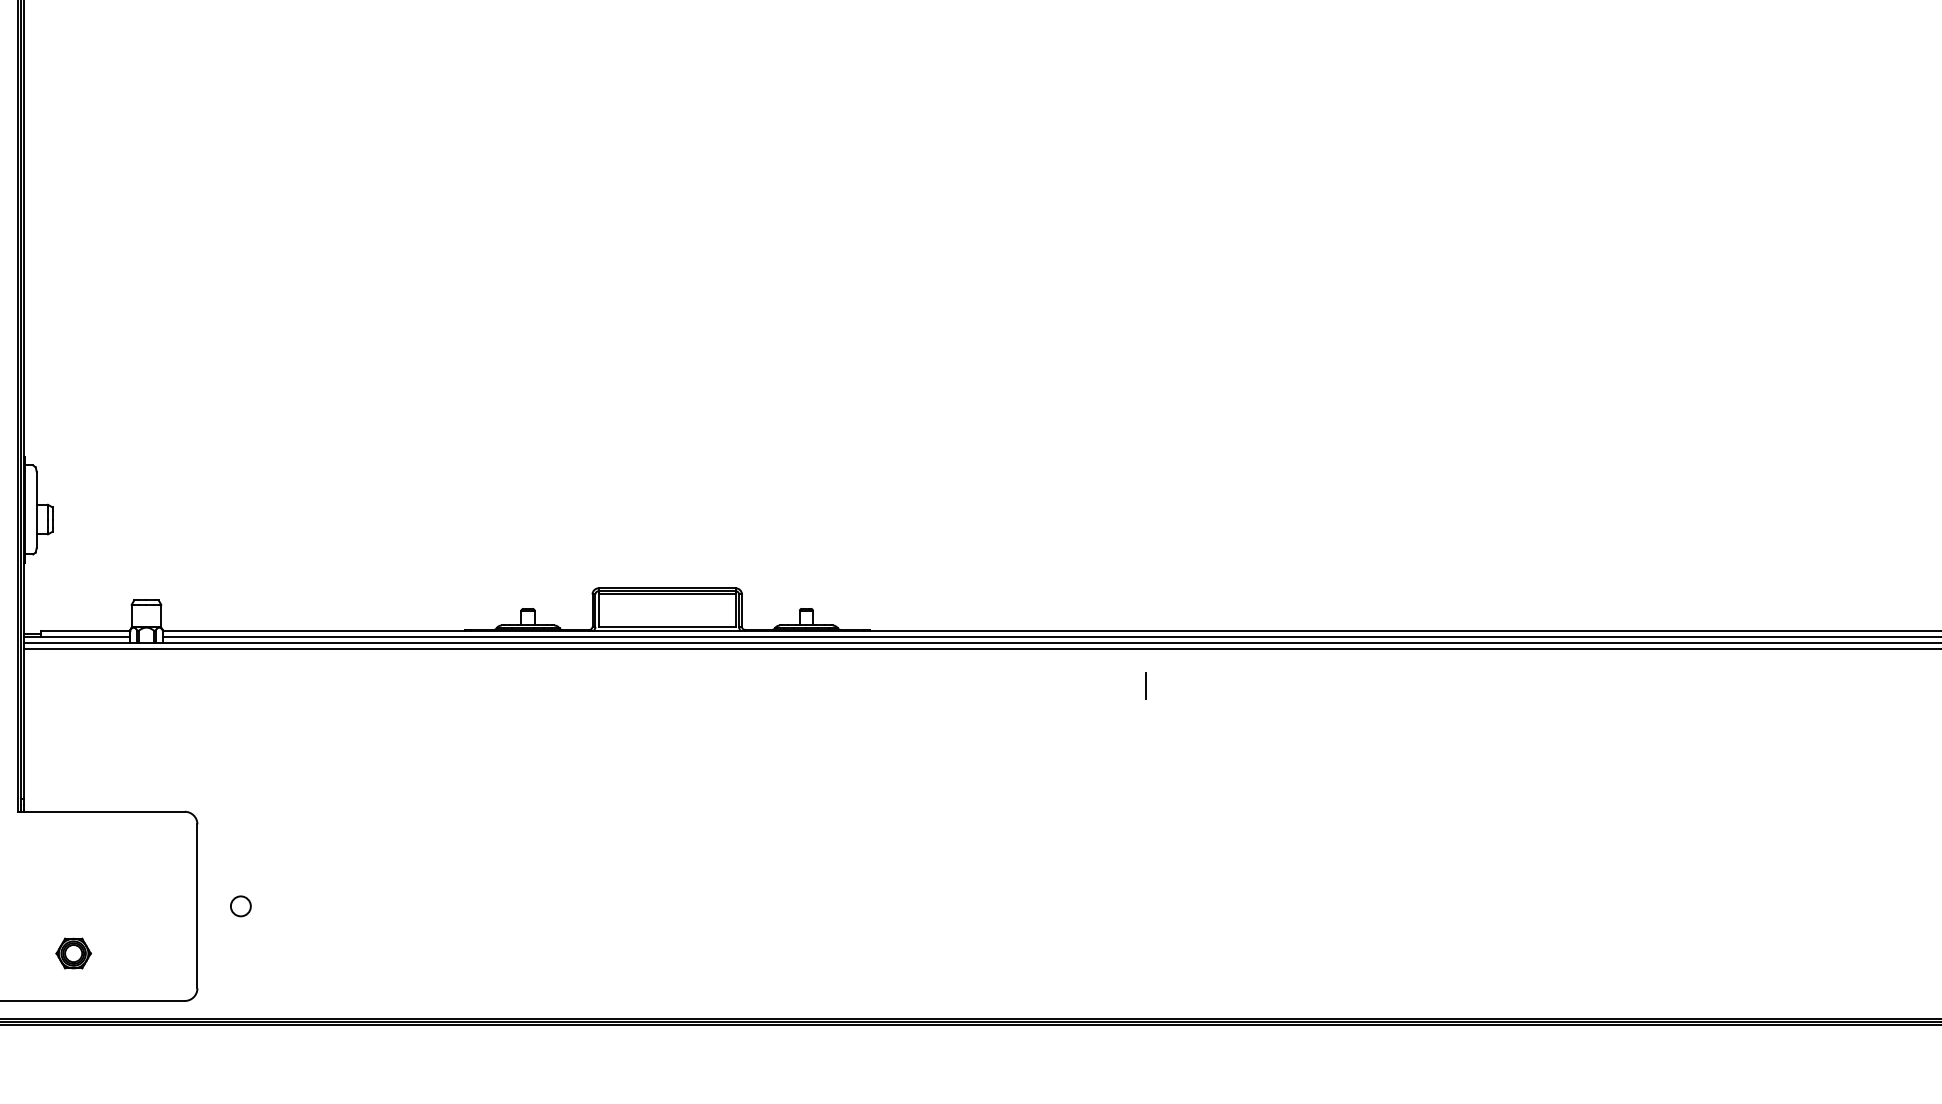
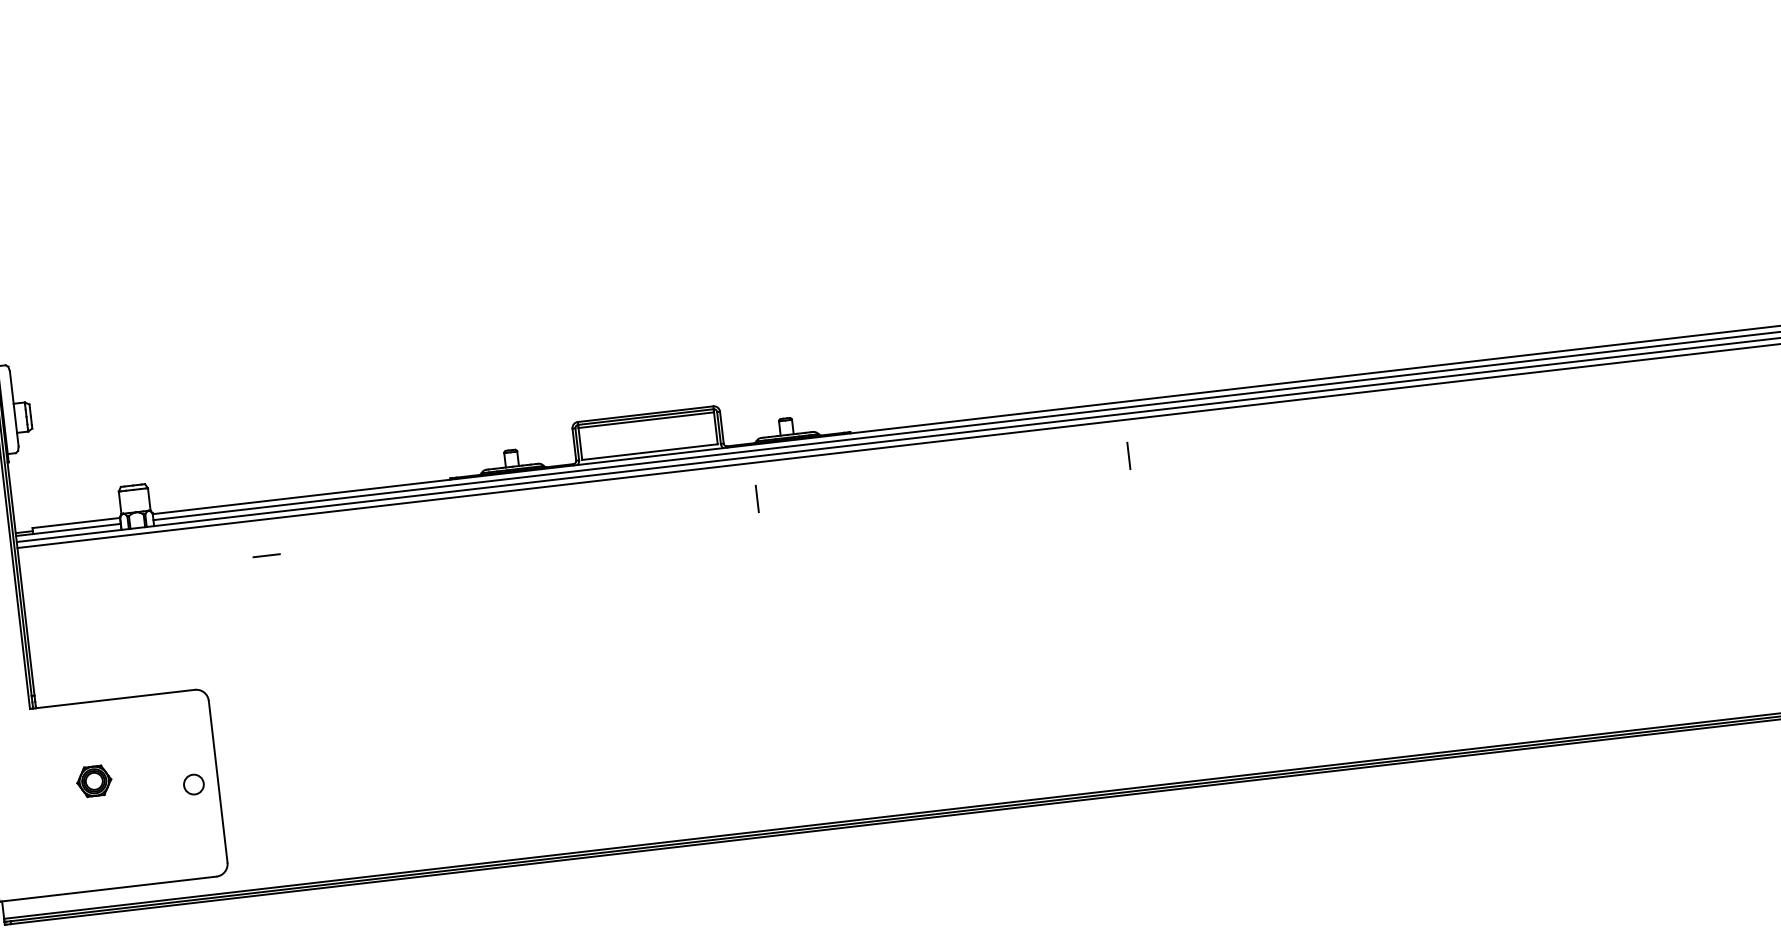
line: (271, 685) -> (266, 555), added
line: (768, 685) -> (756, 498), added
circle: (240, 906) -> (193, 784), moved
part: (73, 953) -> (94, 781), moved

